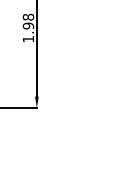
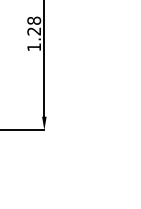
text: (28, 25) -> (34, 30), 1.98 -> 1.28

